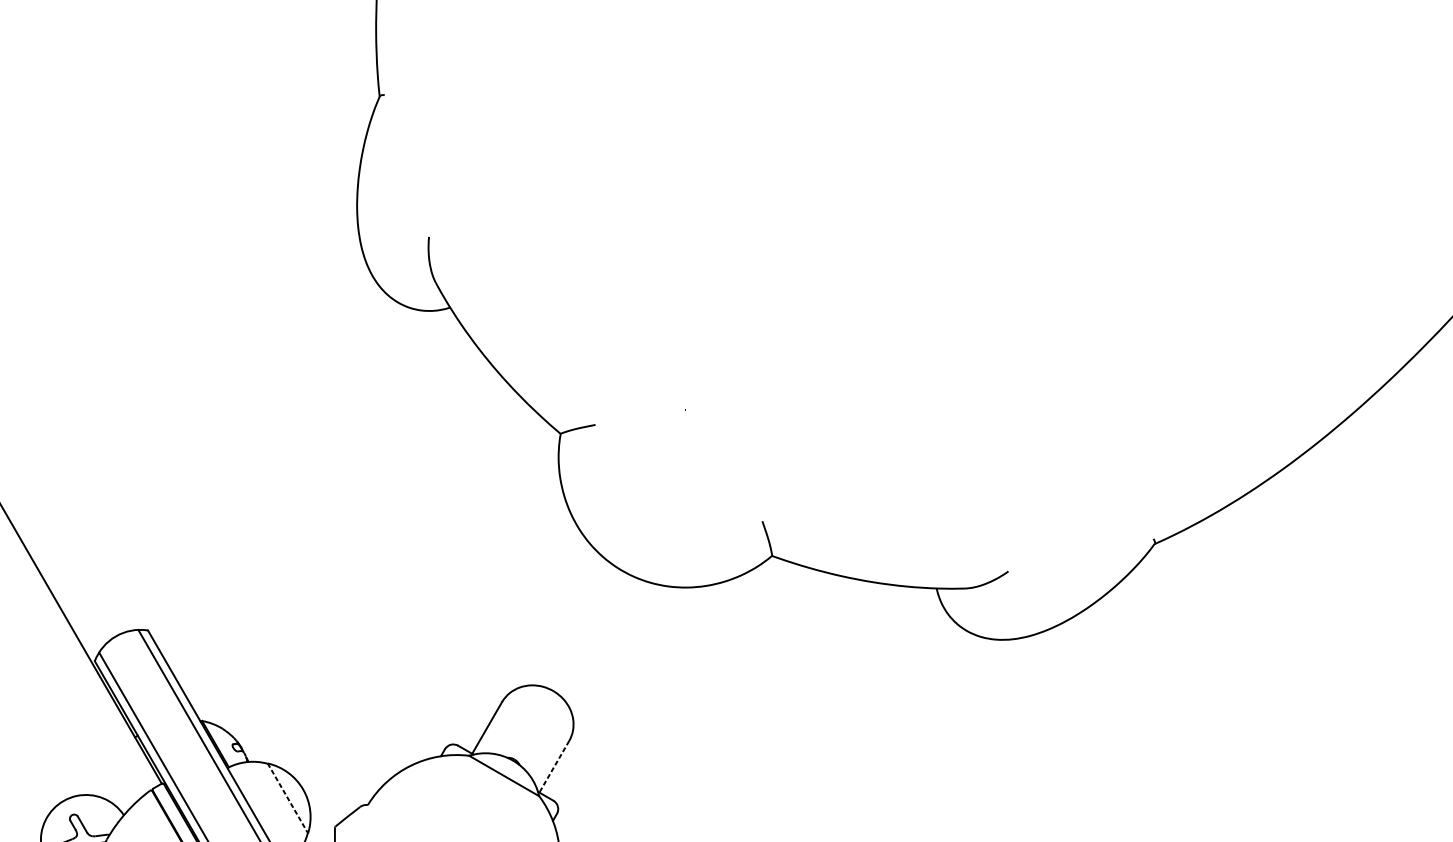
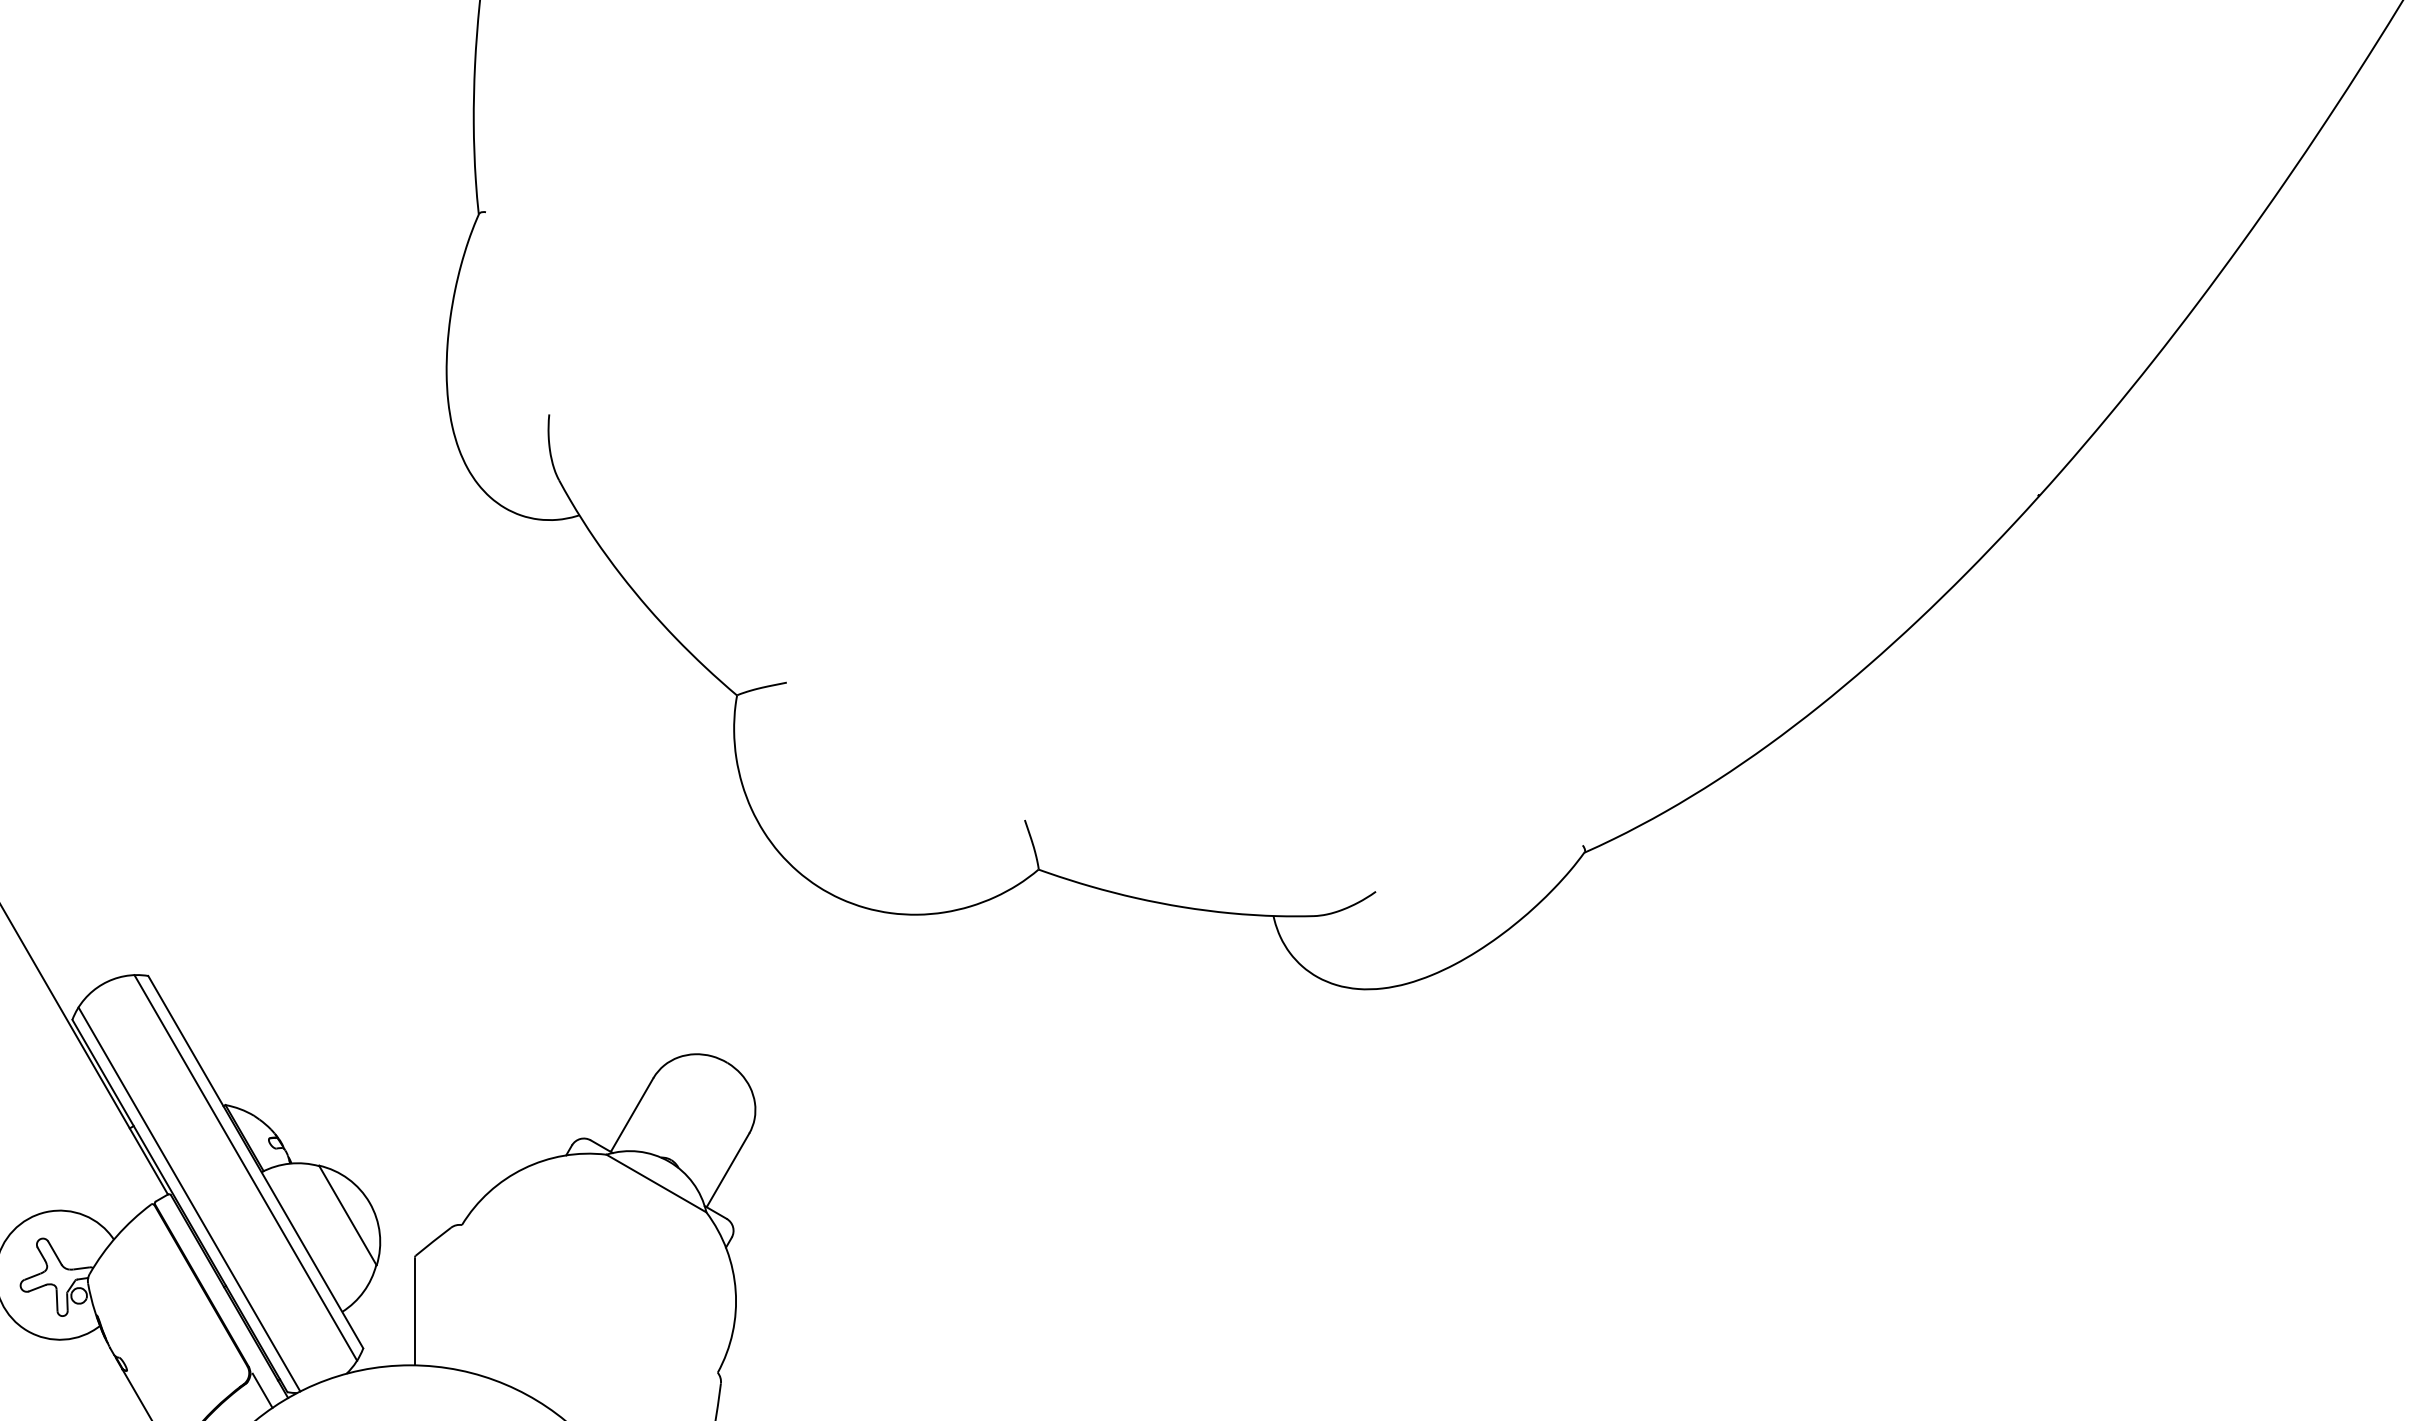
line: (554, 766) -> (728, 1169), dashed -> solid
line: (287, 798) -> (347, 1215), dashed -> solid

